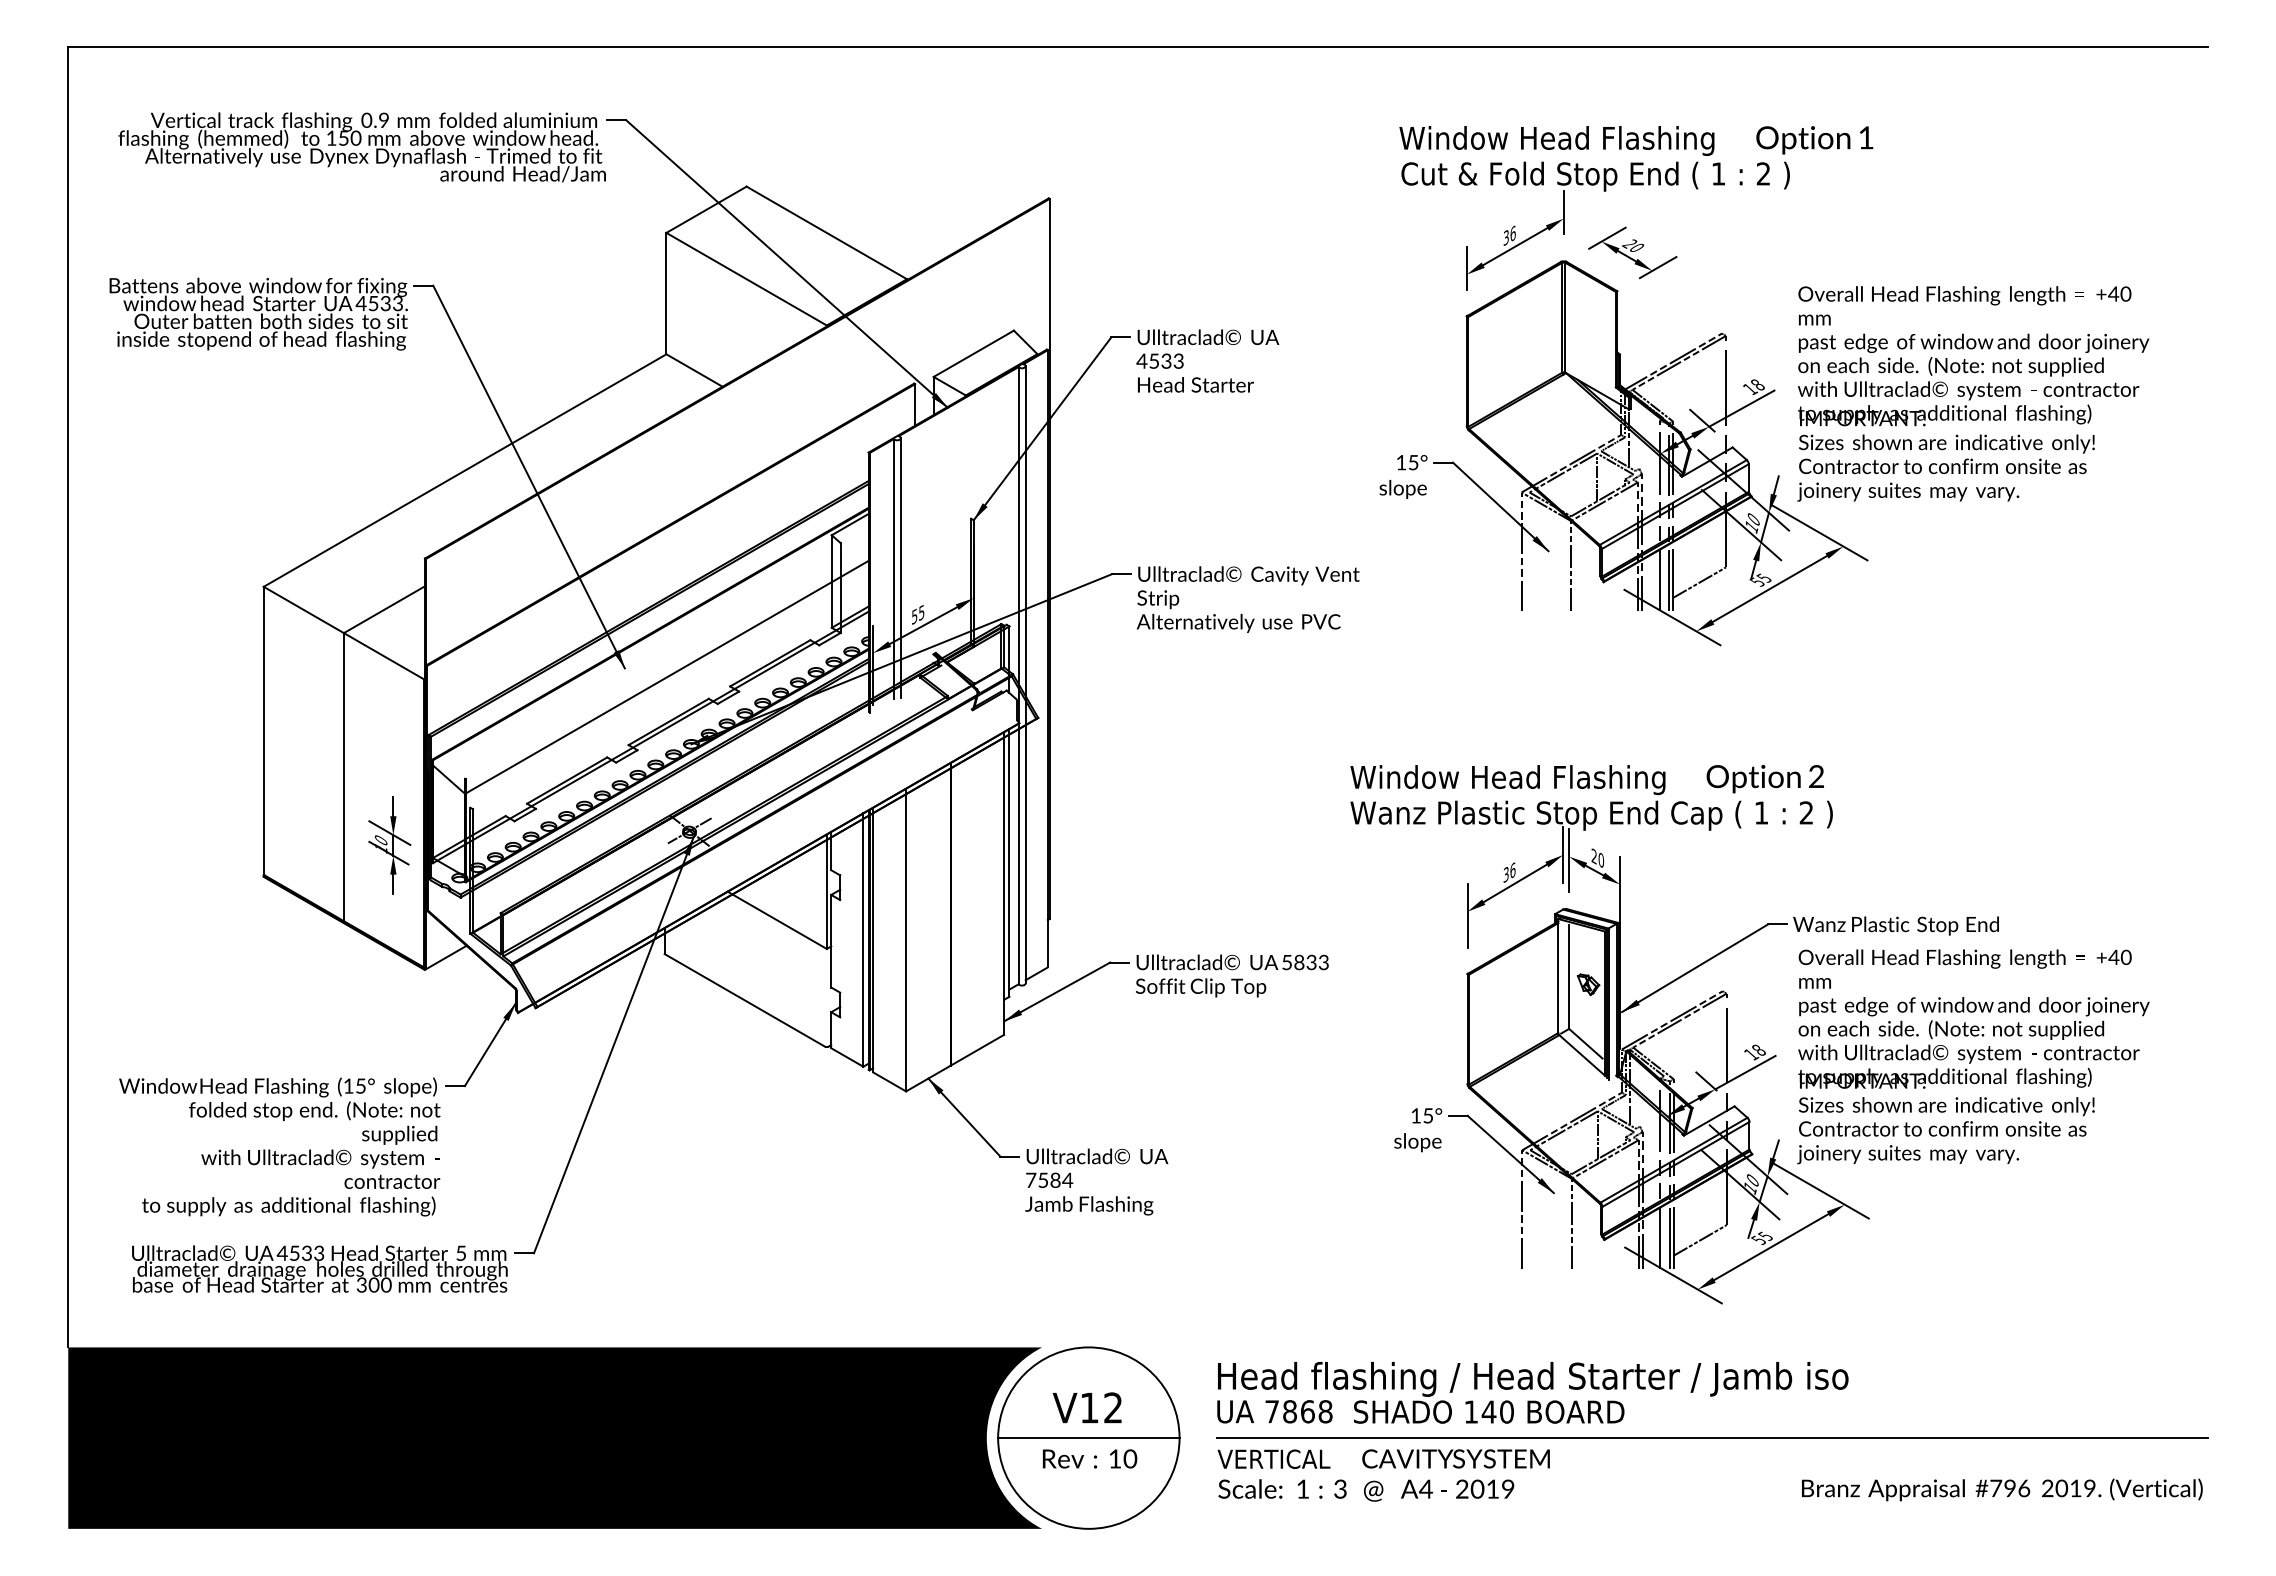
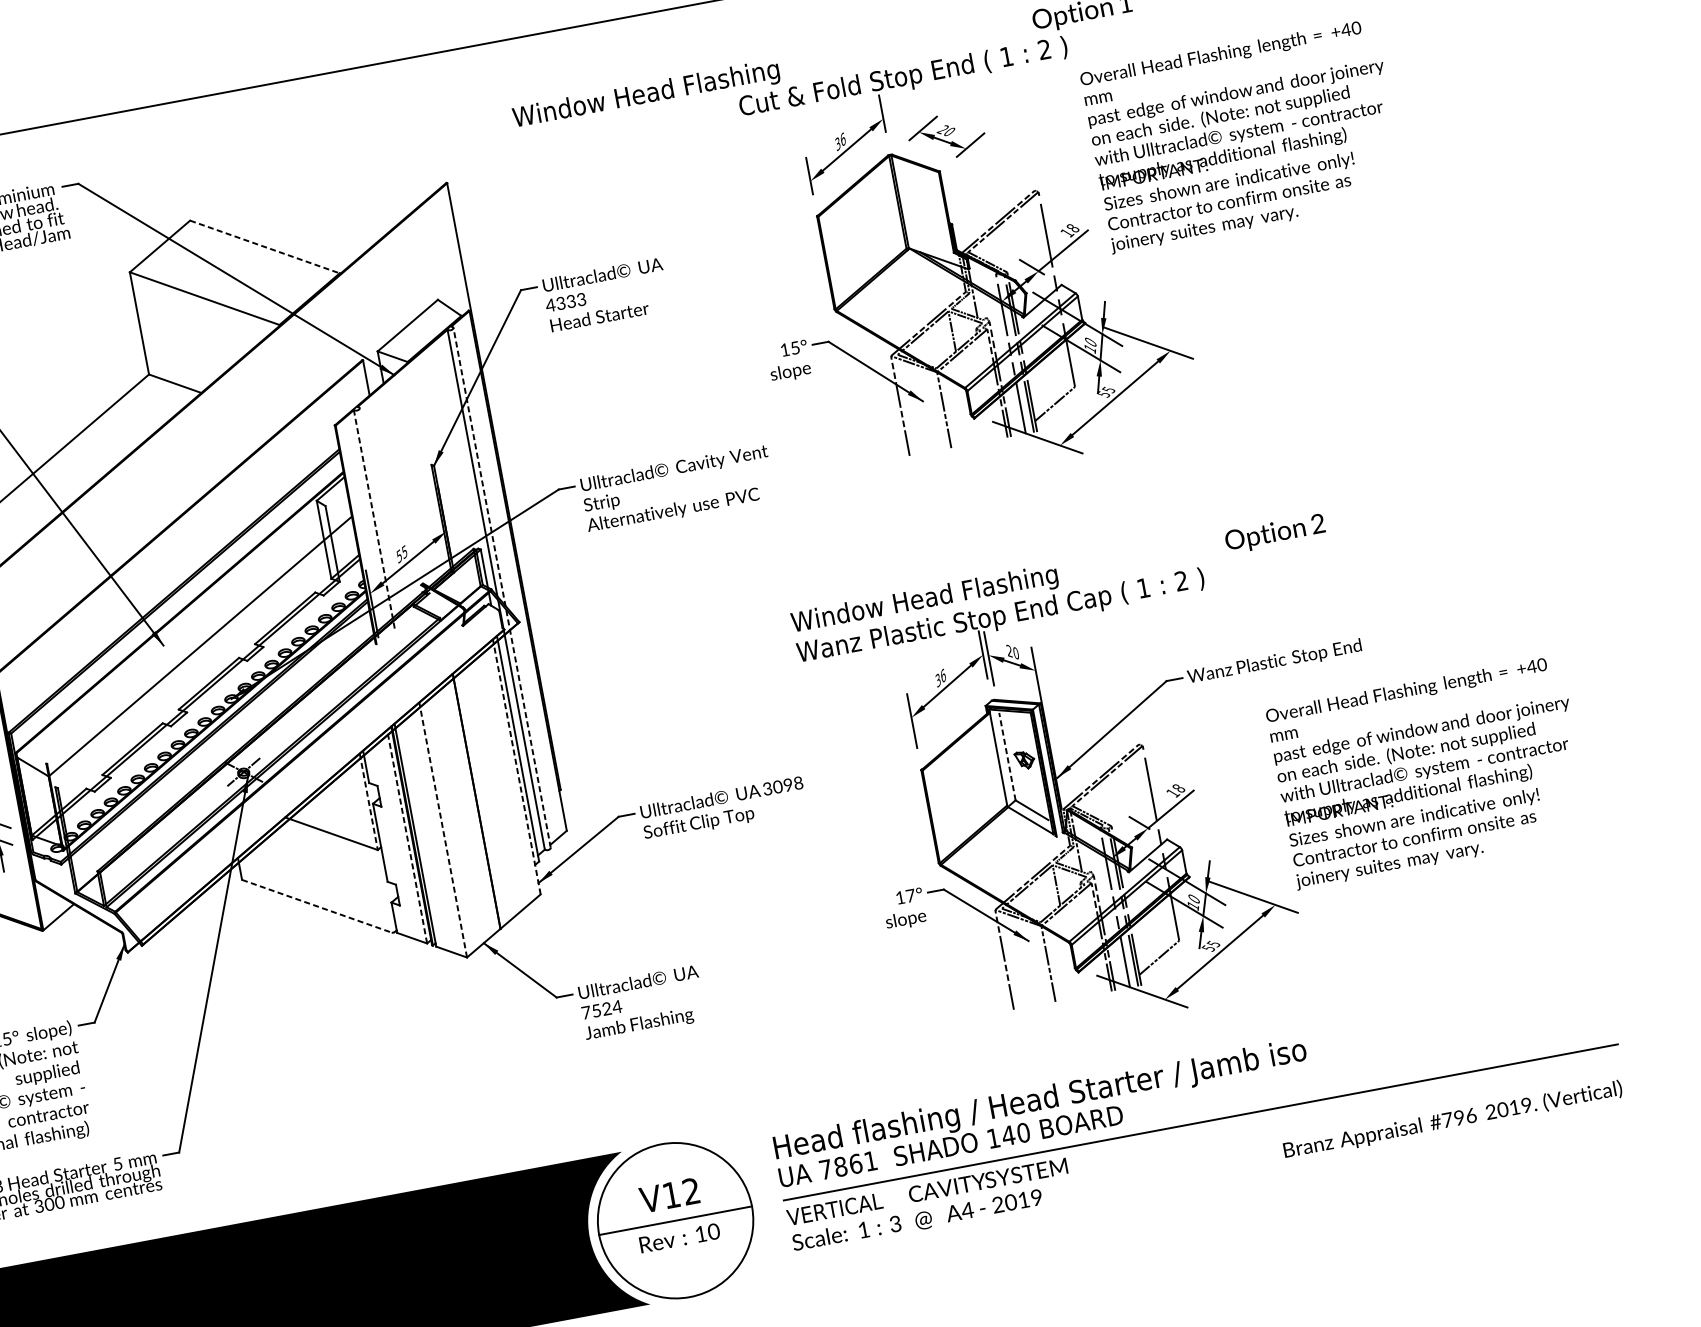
text: (1556, 140) -> (645, 95), moved
line: (826, 232) -> (264, 246), solid -> dashed
text: (1154, 360) -> (561, 302), 4533 -> 4333
text: (1973, 393) -> (1243, 135), moved
line: (893, 568) -> (374, 519), solid -> dashed
line: (900, 568) -> (379, 518), removed
line: (1025, 674) -> (501, 587), solid -> dashed
text: (1764, 779) -> (1274, 534), moved
line: (1004, 883) -> (517, 766), solid -> dashed
line: (826, 892) -> (368, 802), solid -> dashed
line: (906, 939) -> (443, 829), solid -> dashed
line: (863, 940) -> (407, 837), solid -> dashed
text: (1305, 962) -> (783, 785), 5833 -> 3098
line: (1569, 977) -> (1007, 757), solid -> dashed
line: (744, 1000) -> (316, 906), solid -> dashed
text: (1973, 1056) -> (1429, 772), moved
text: (1428, 1115) -> (910, 895), 15° -> 17°
text: (1055, 1180) -> (606, 1008), 7584 -> 7524
text: (1325, 1411) -> (870, 1160), 7868 -> 7861

